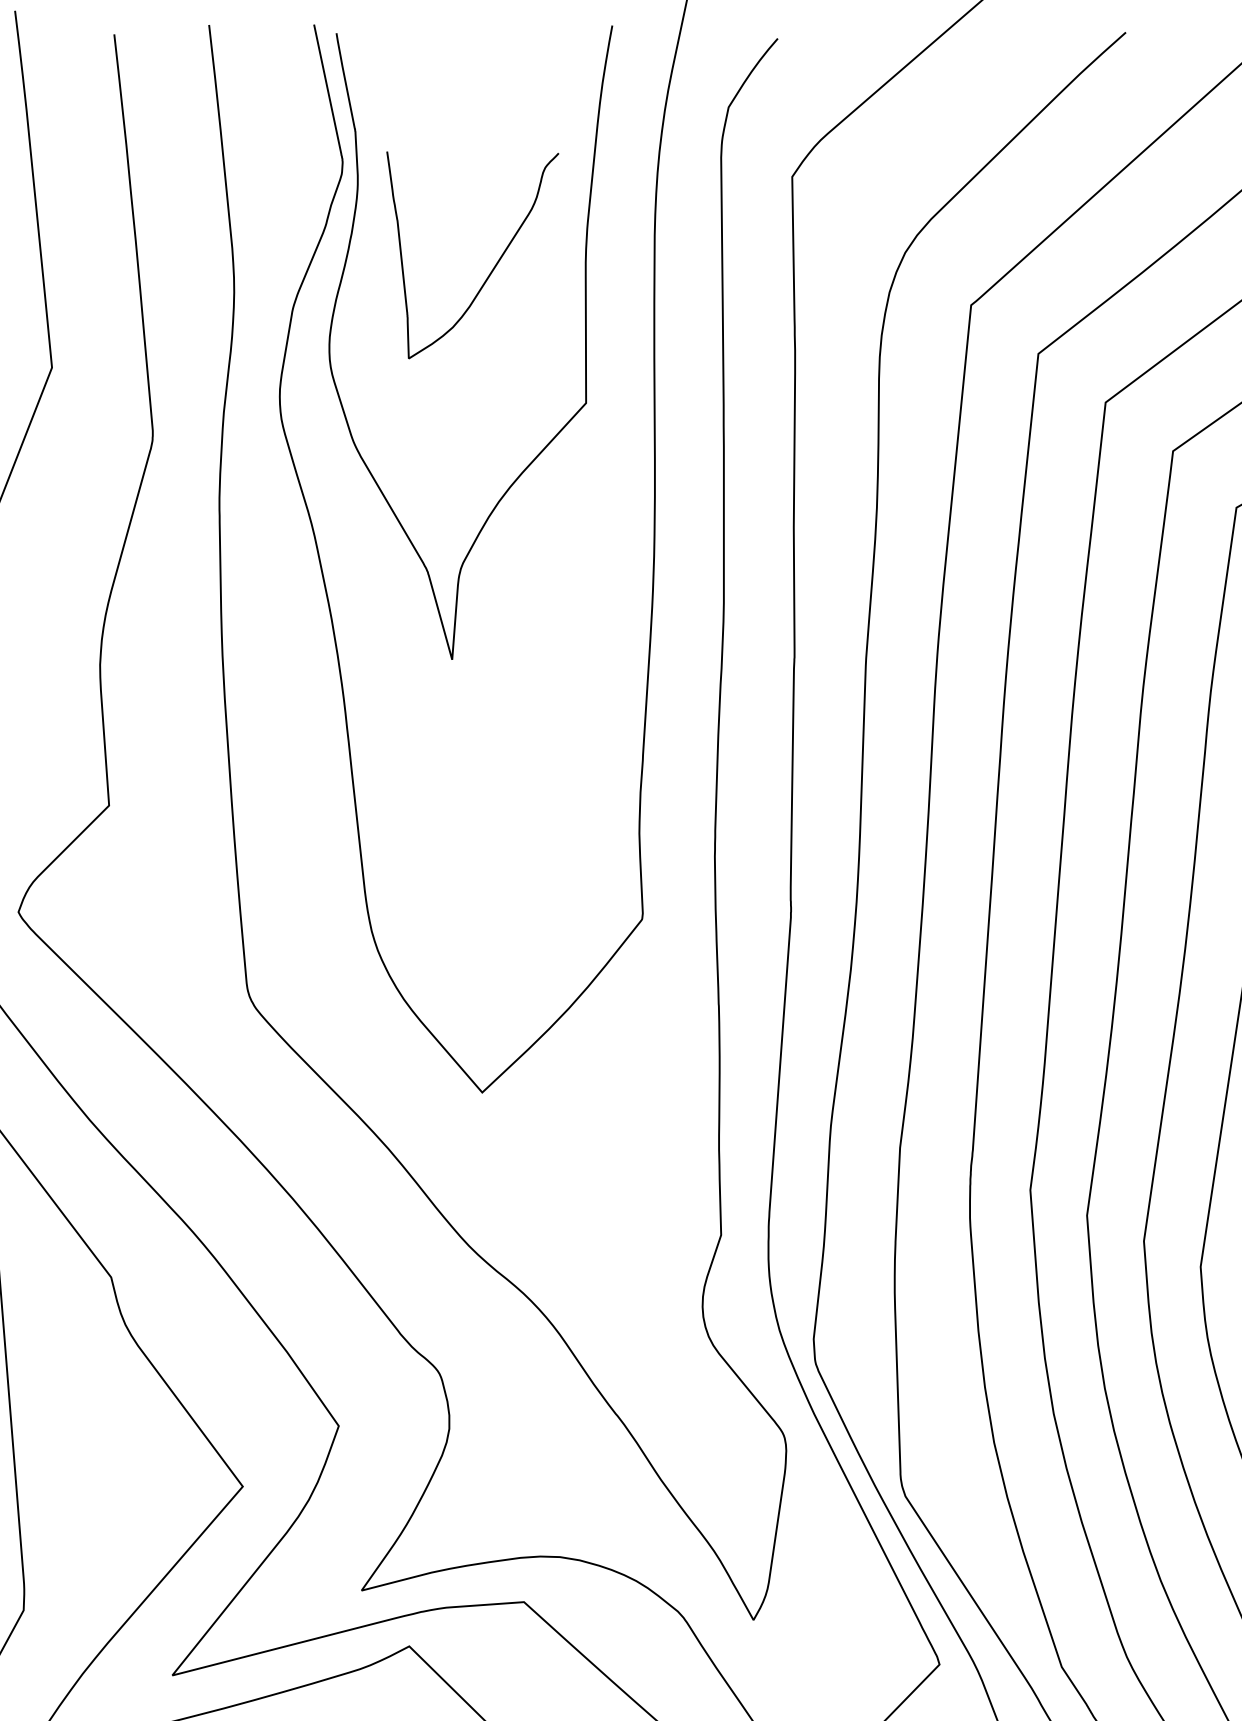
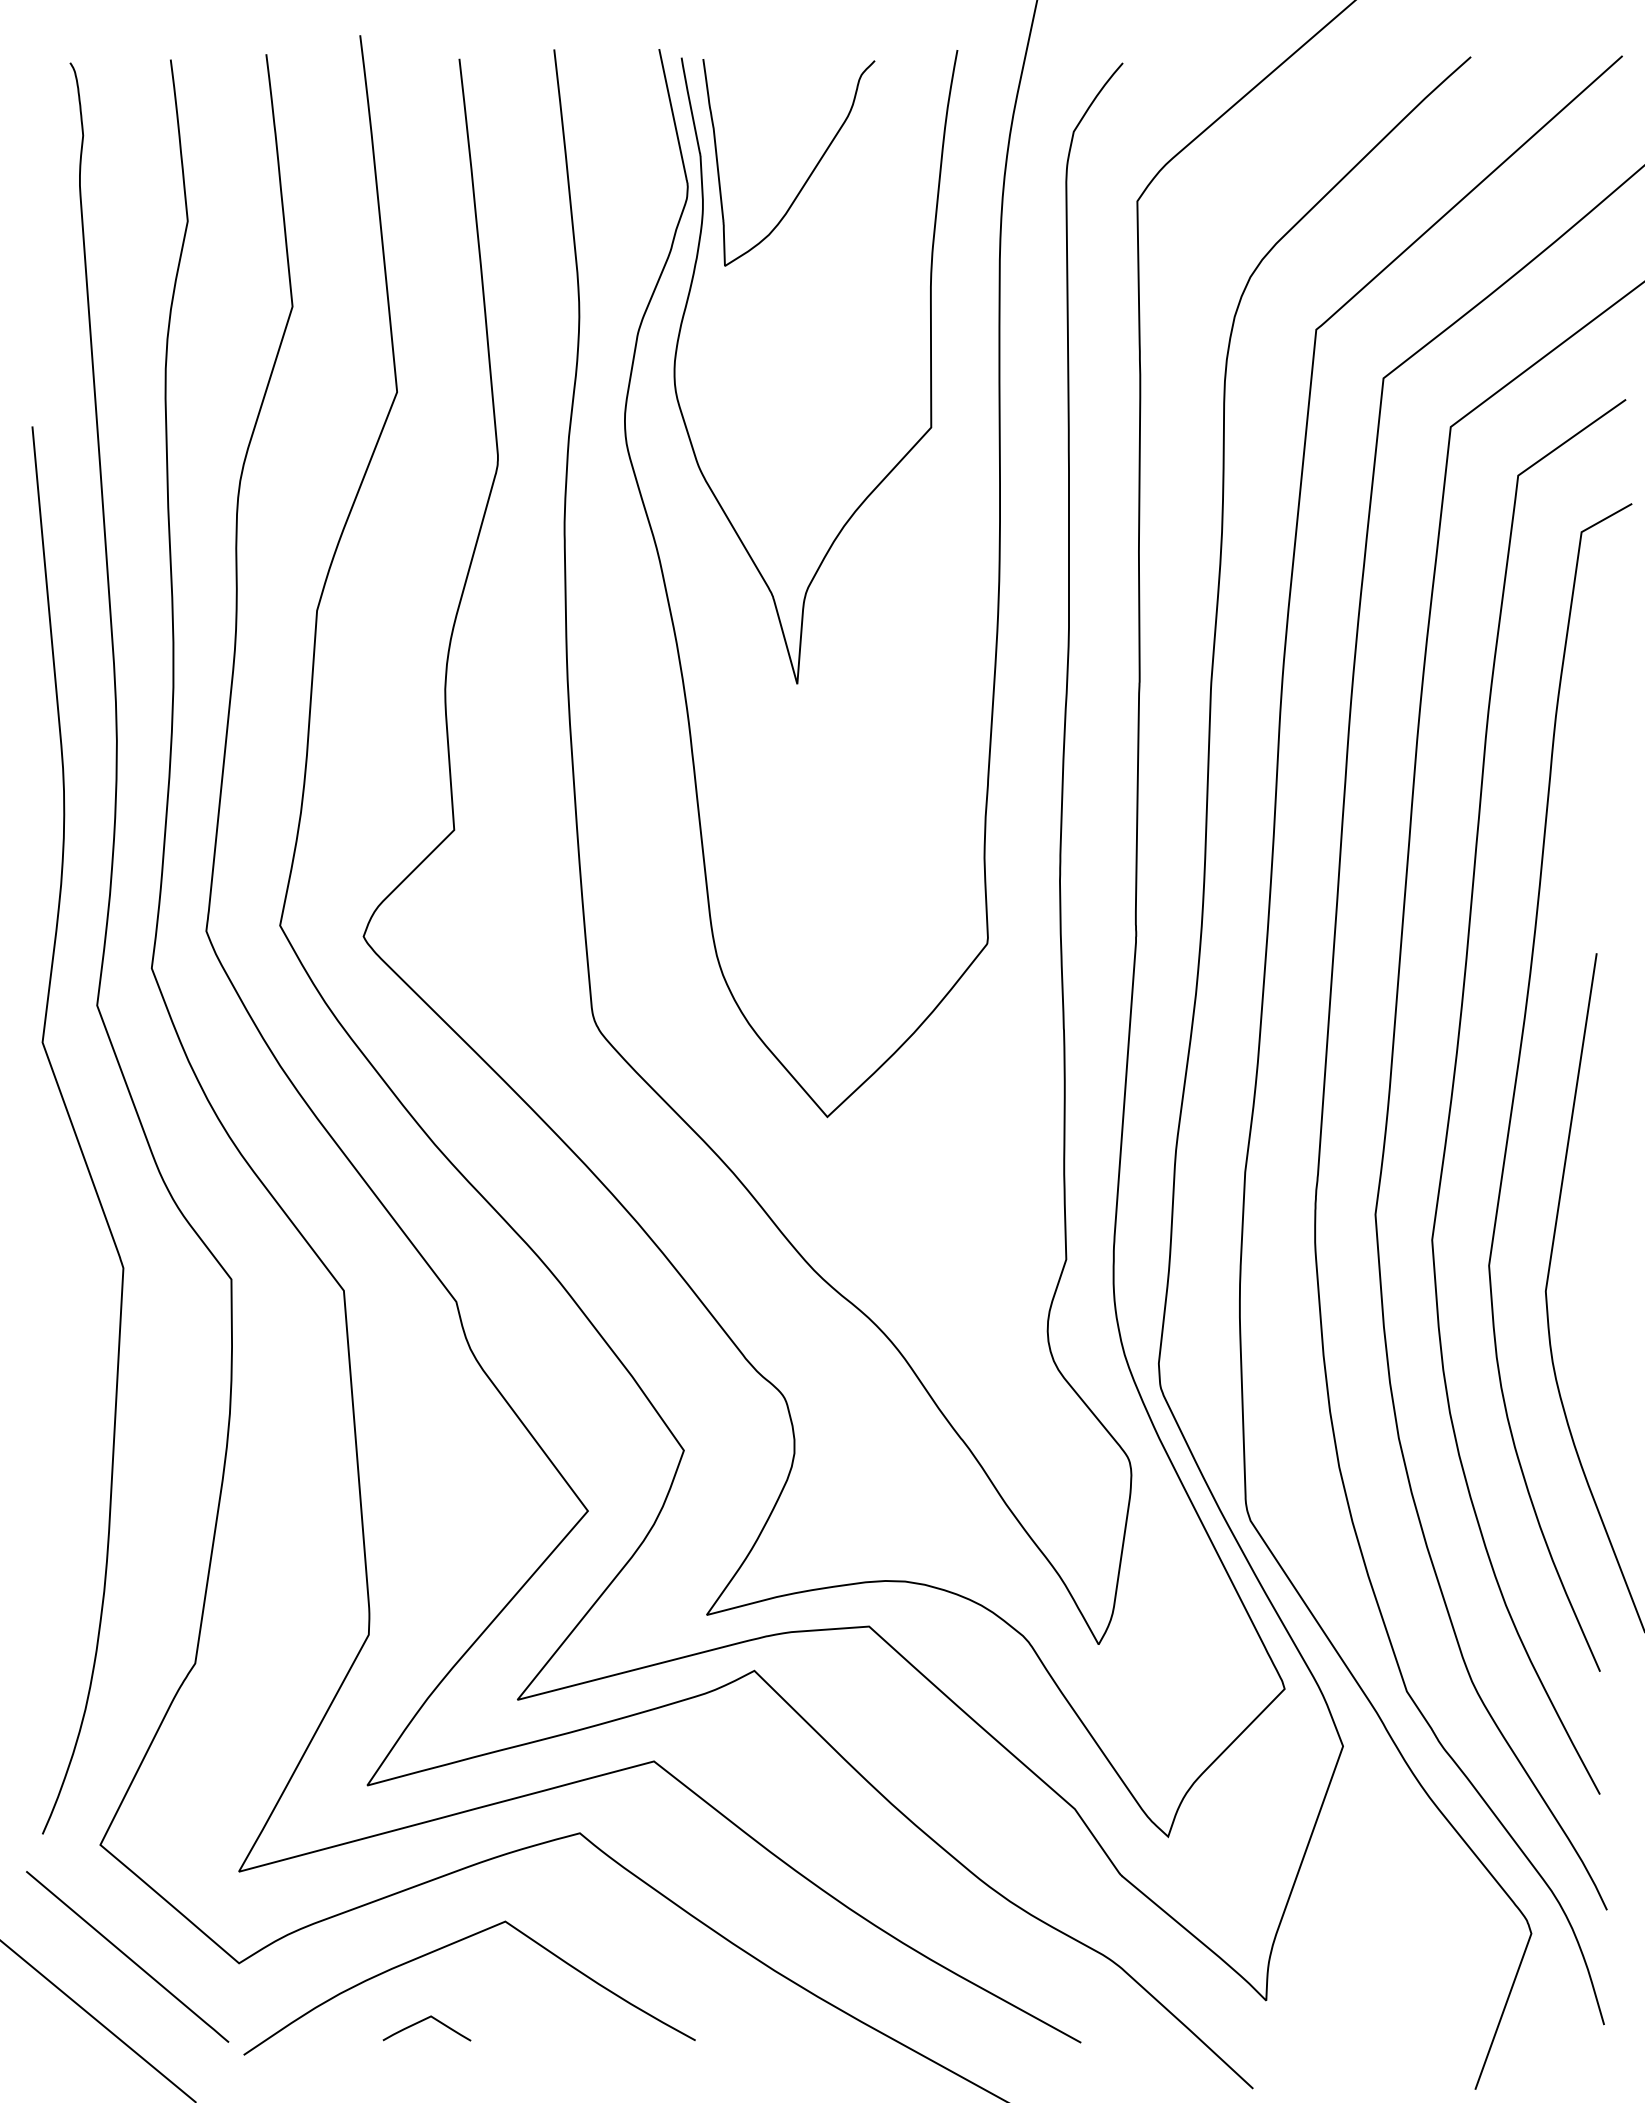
curve: (492, 269) -> (808, 176), moved

